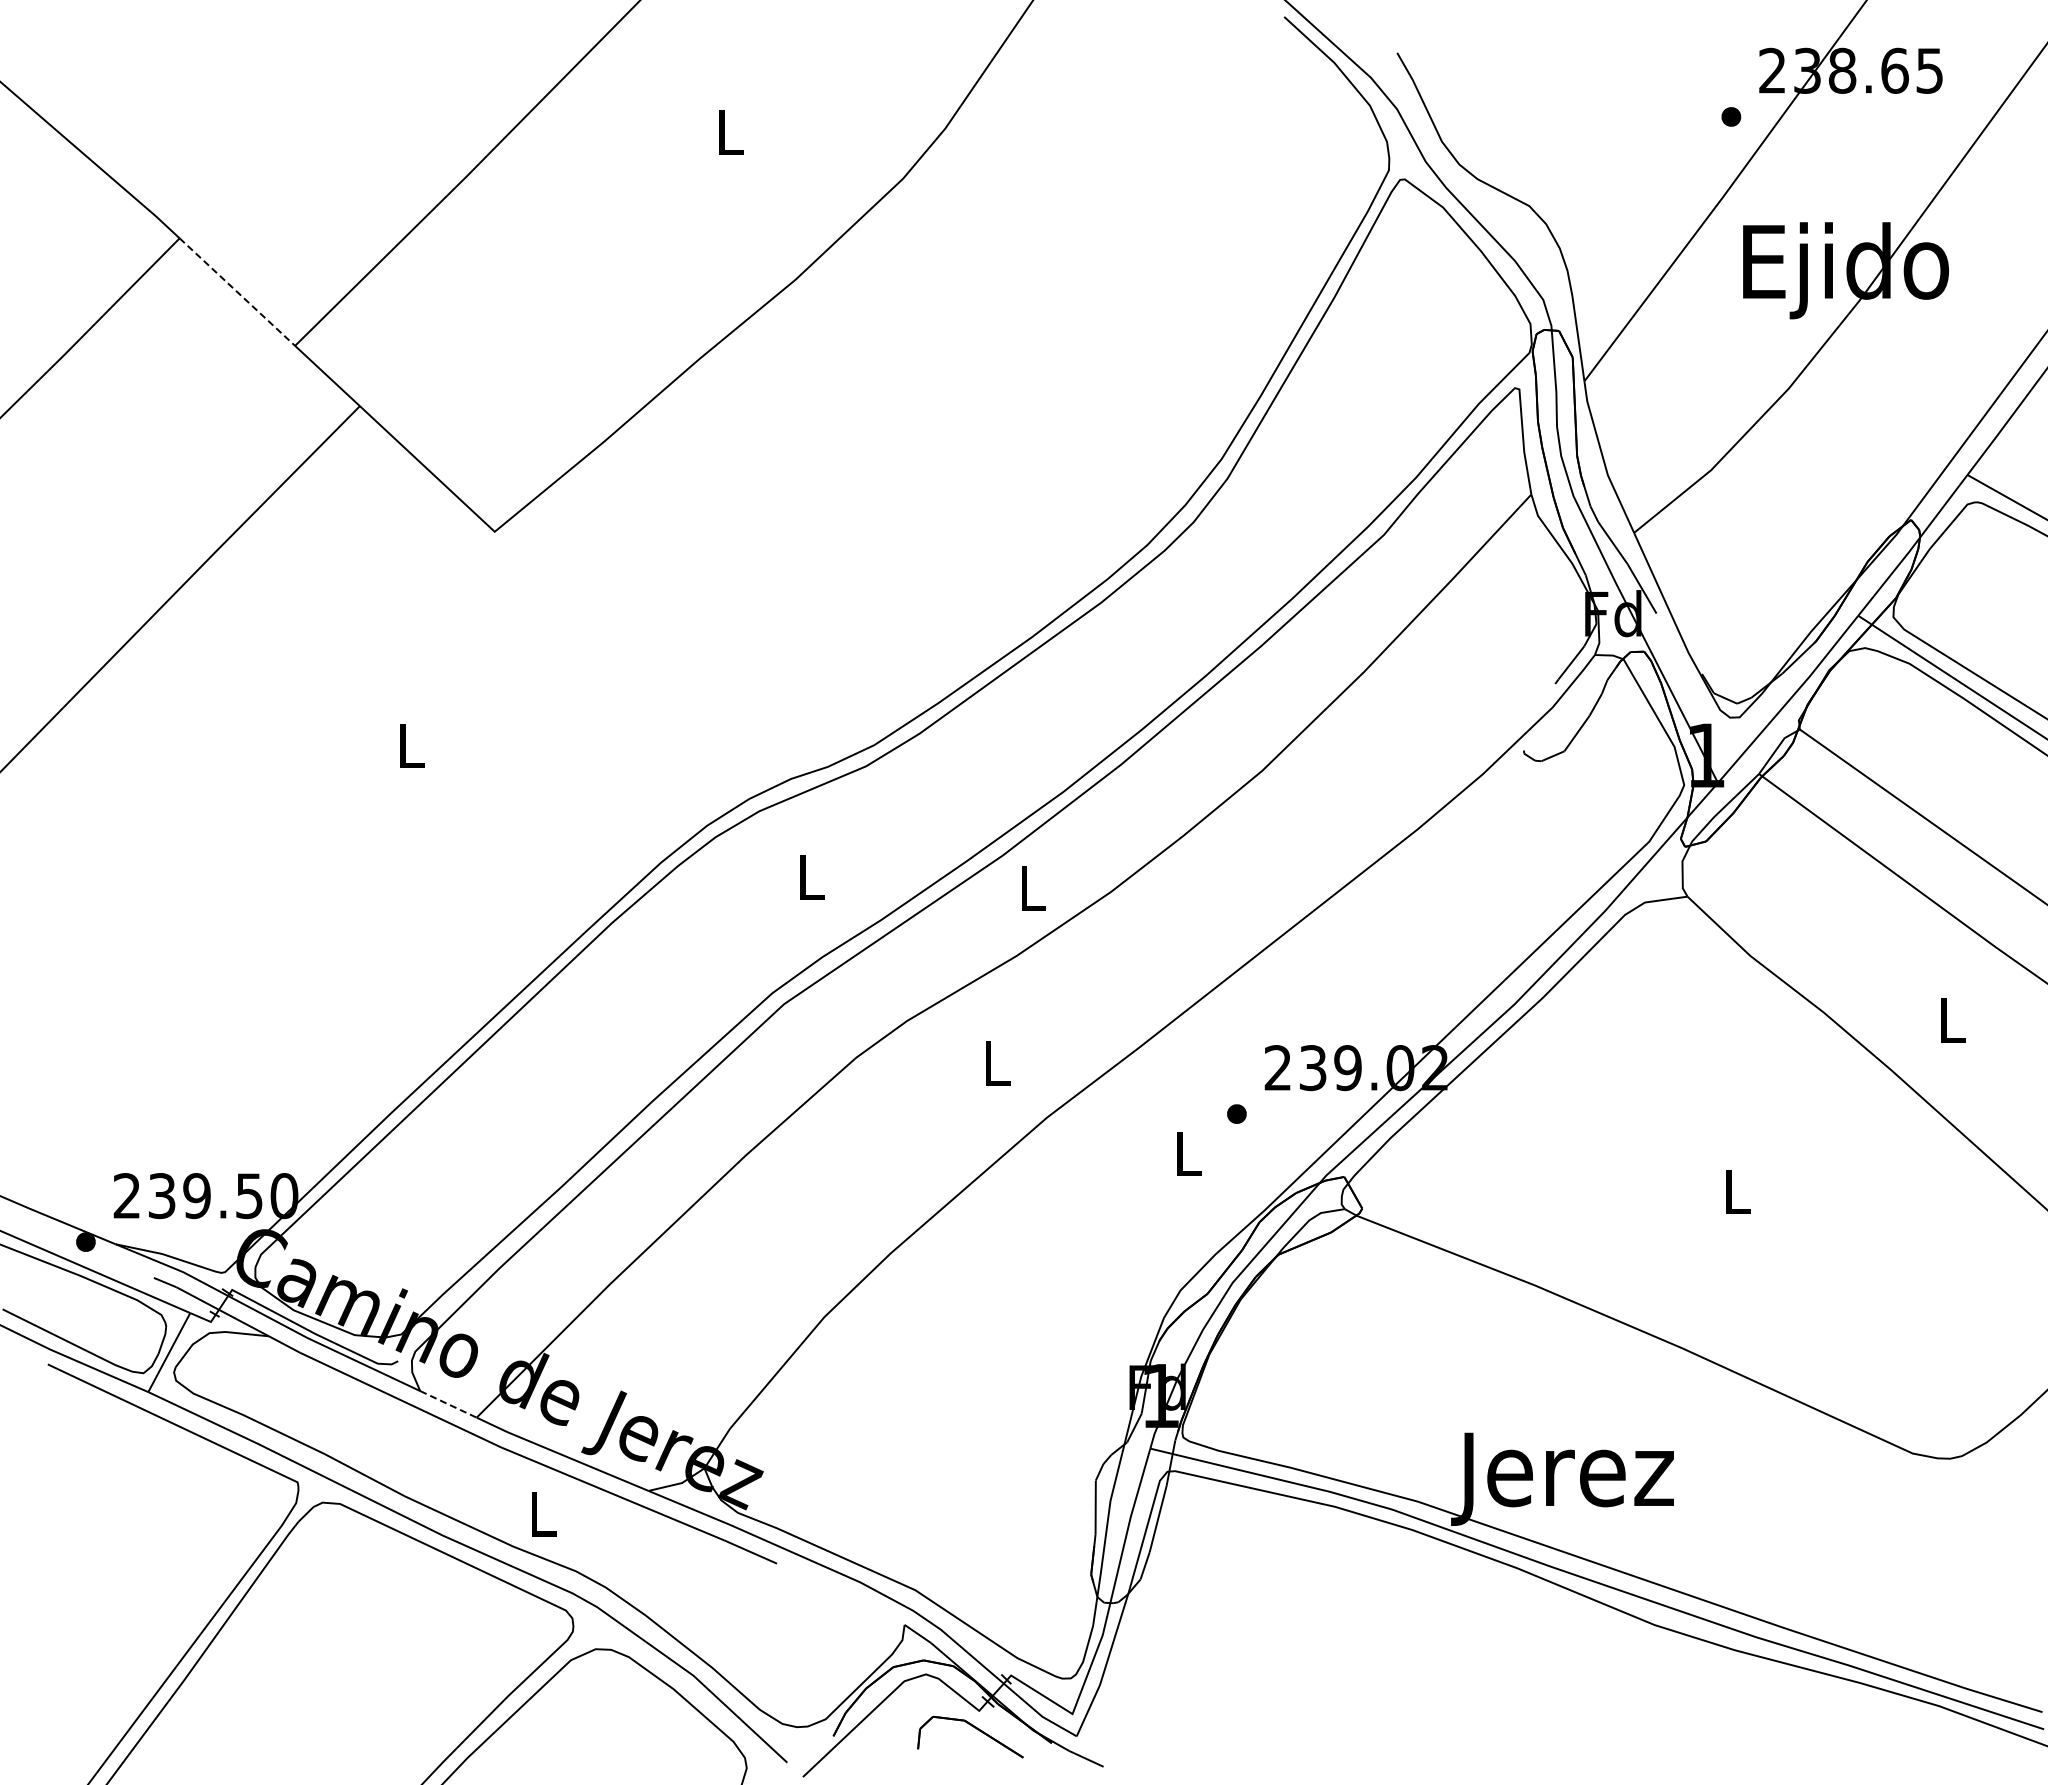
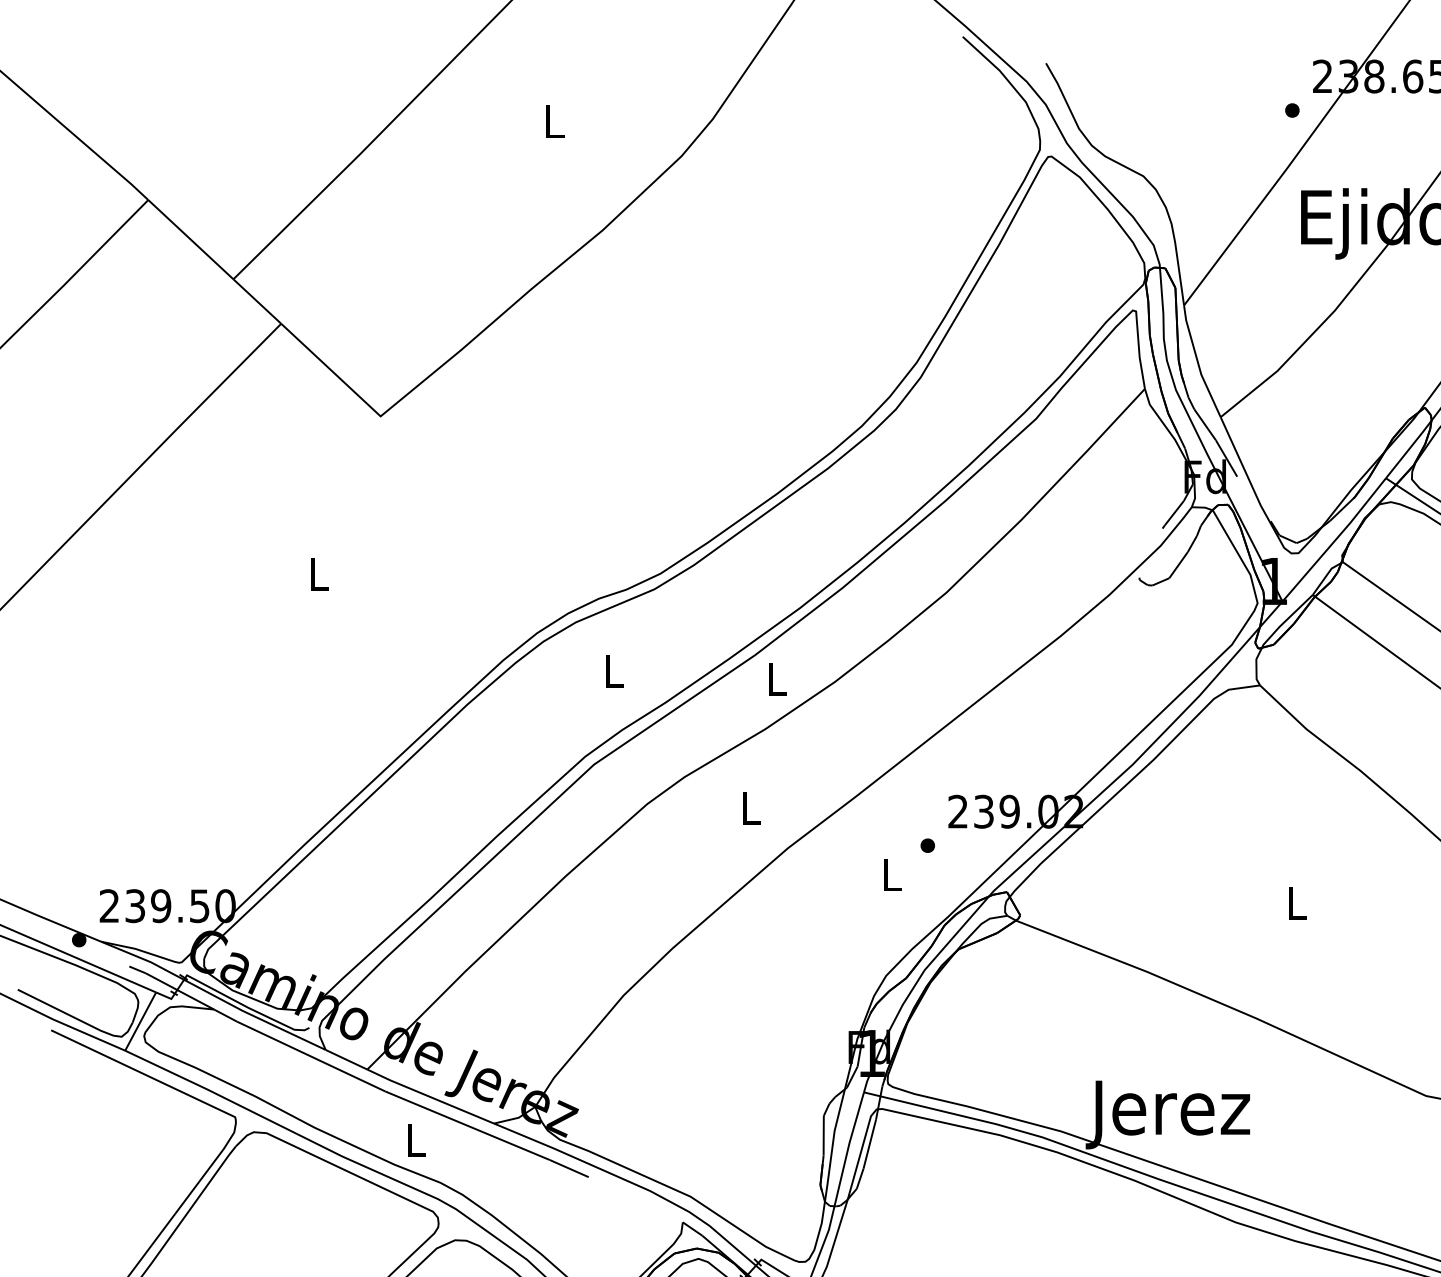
line: (237, 292) -> (190, 239), dashed -> solid
line: (448, 1404) -> (346, 1059), dashed -> solid

